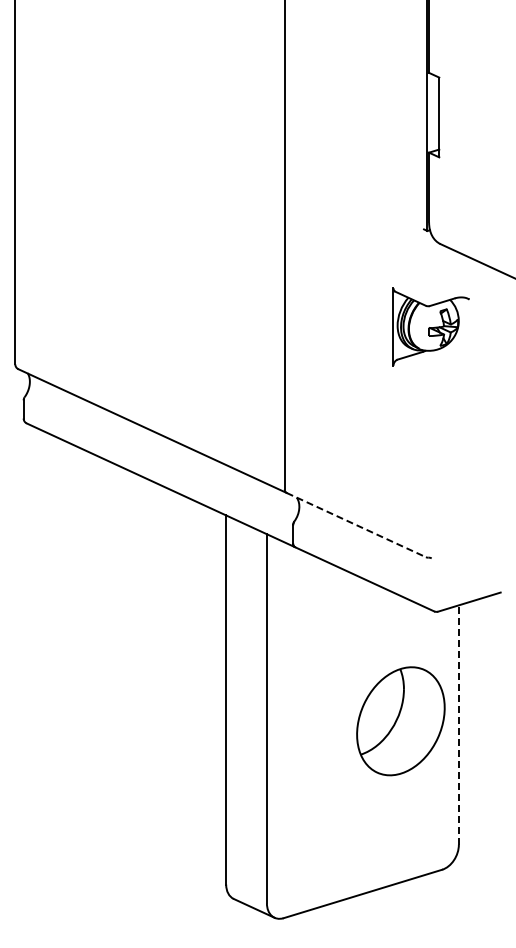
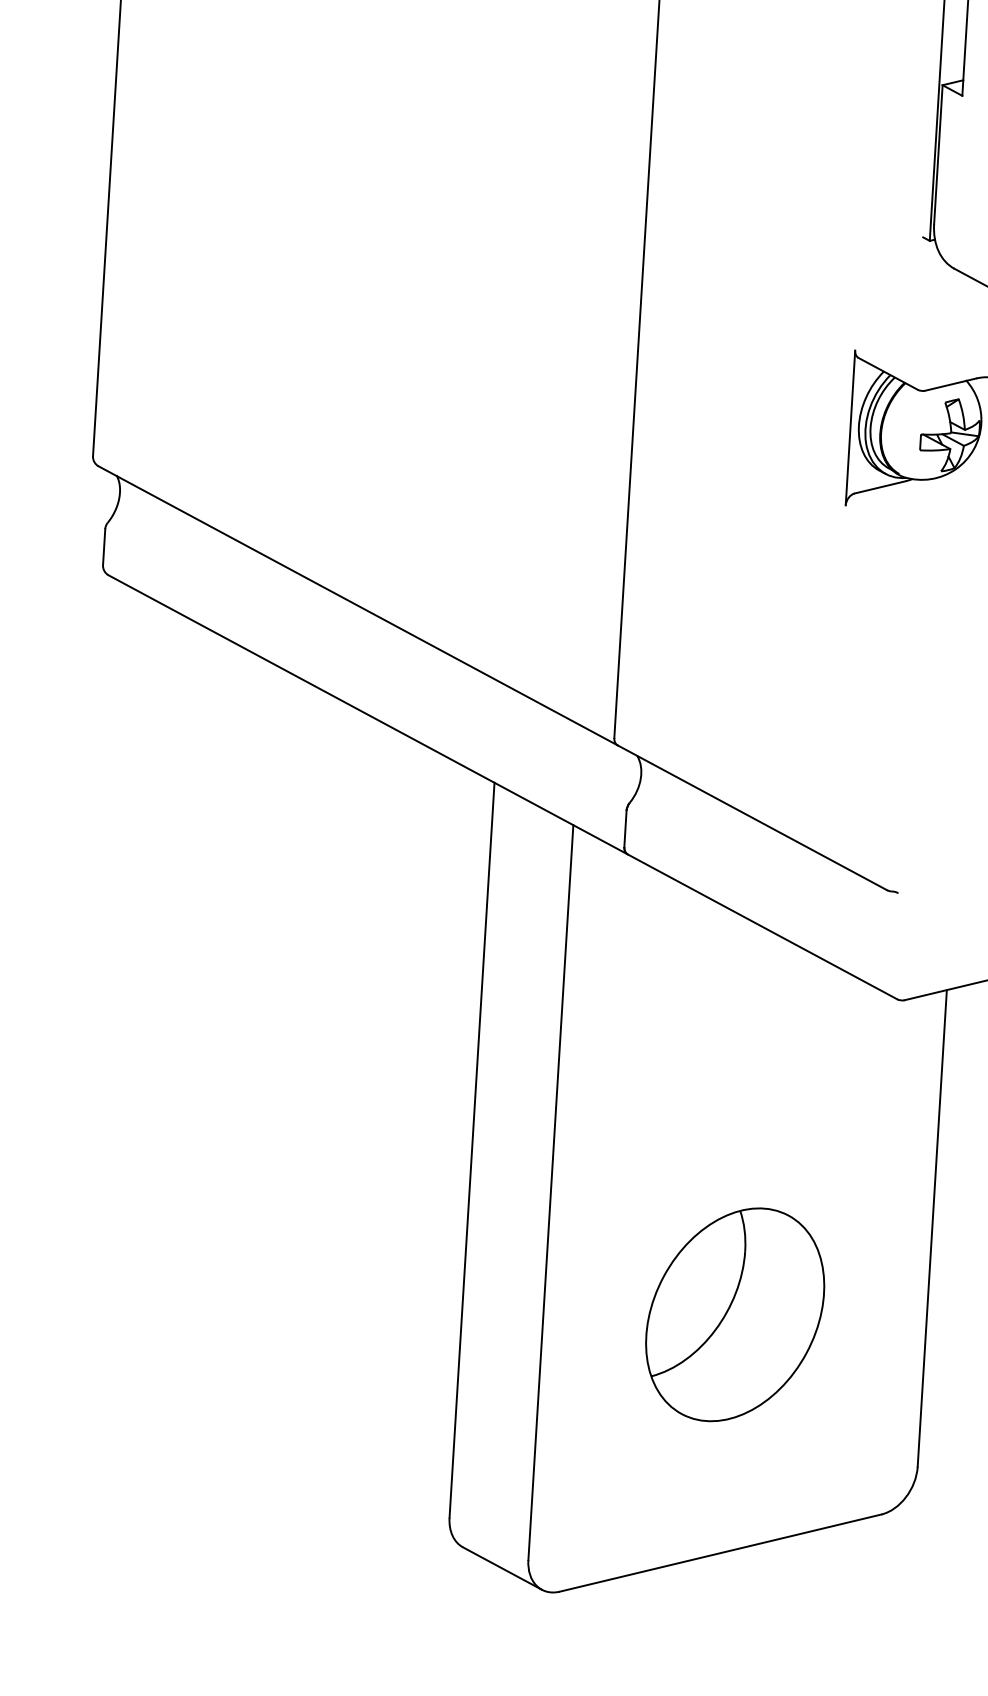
line: (356, 525) -> (752, 818), dashed -> solid
part: (400, 721) -> (734, 1315), moved
line: (458, 725) -> (931, 1229), dashed -> solid

